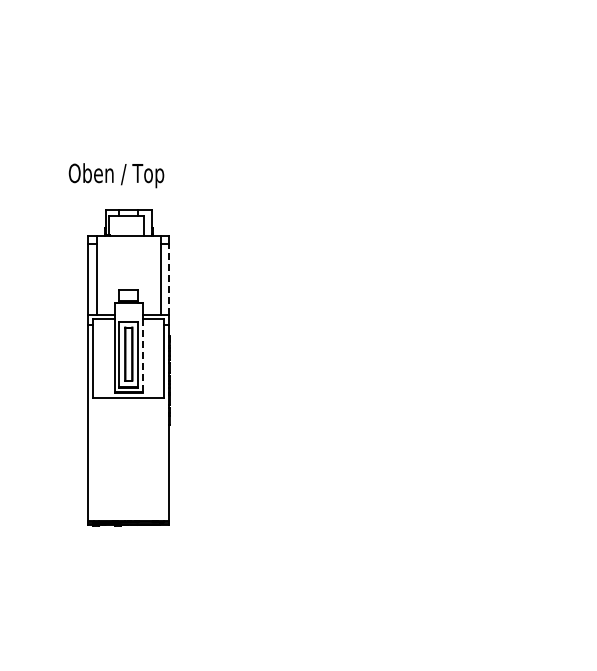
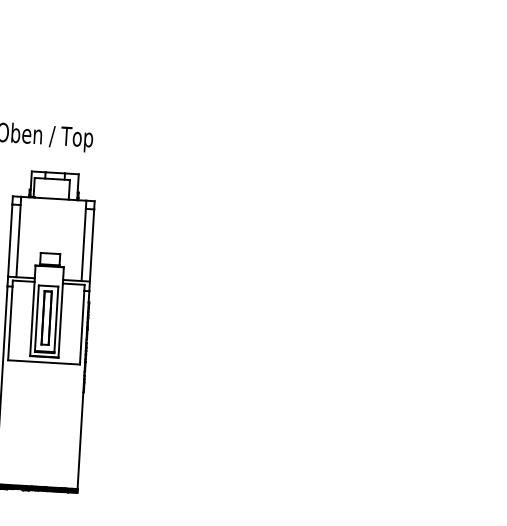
line: (169, 279) -> (92, 245), dashed -> solid
line: (142, 355) -> (60, 320), dashed -> solid

